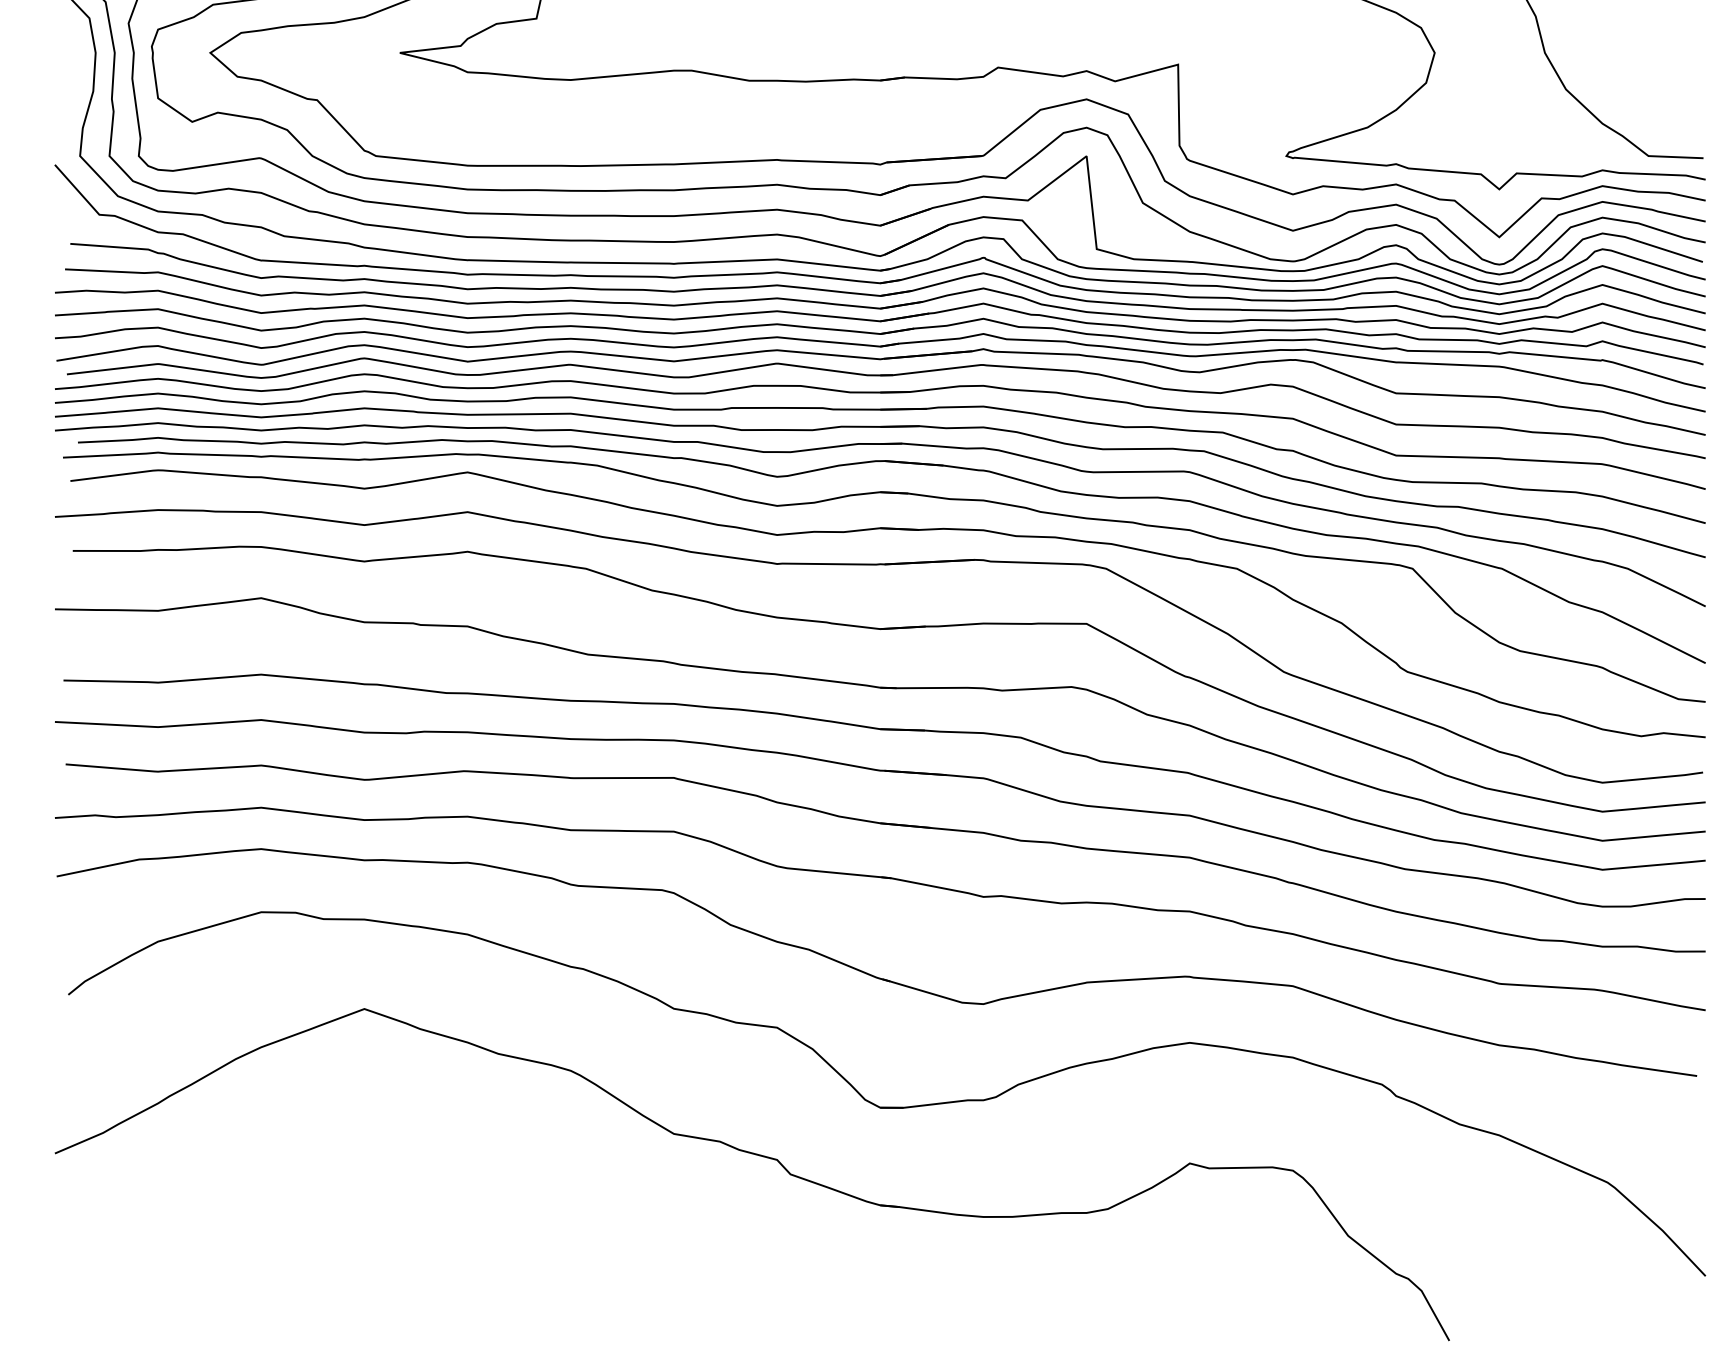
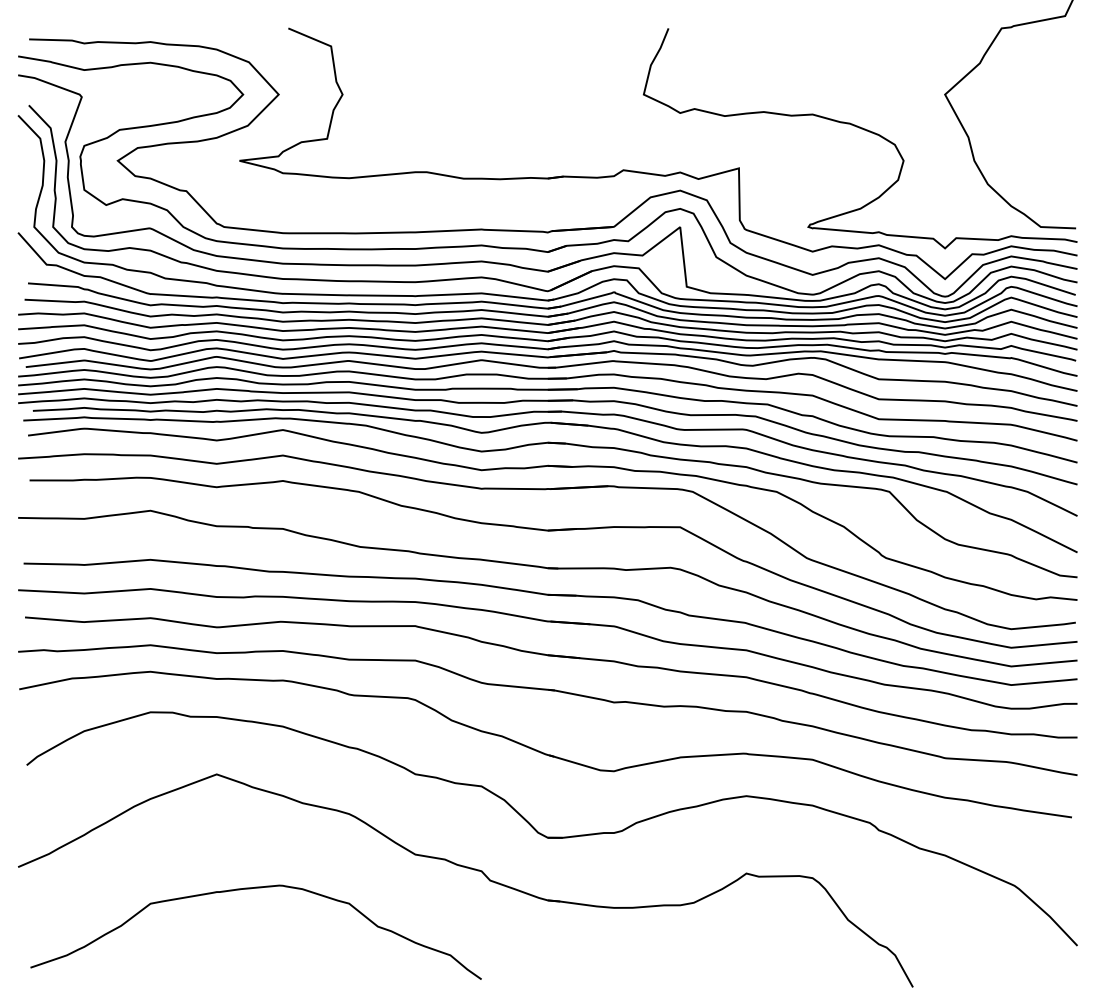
curve: (418, 1188) -> (251, 889), added

